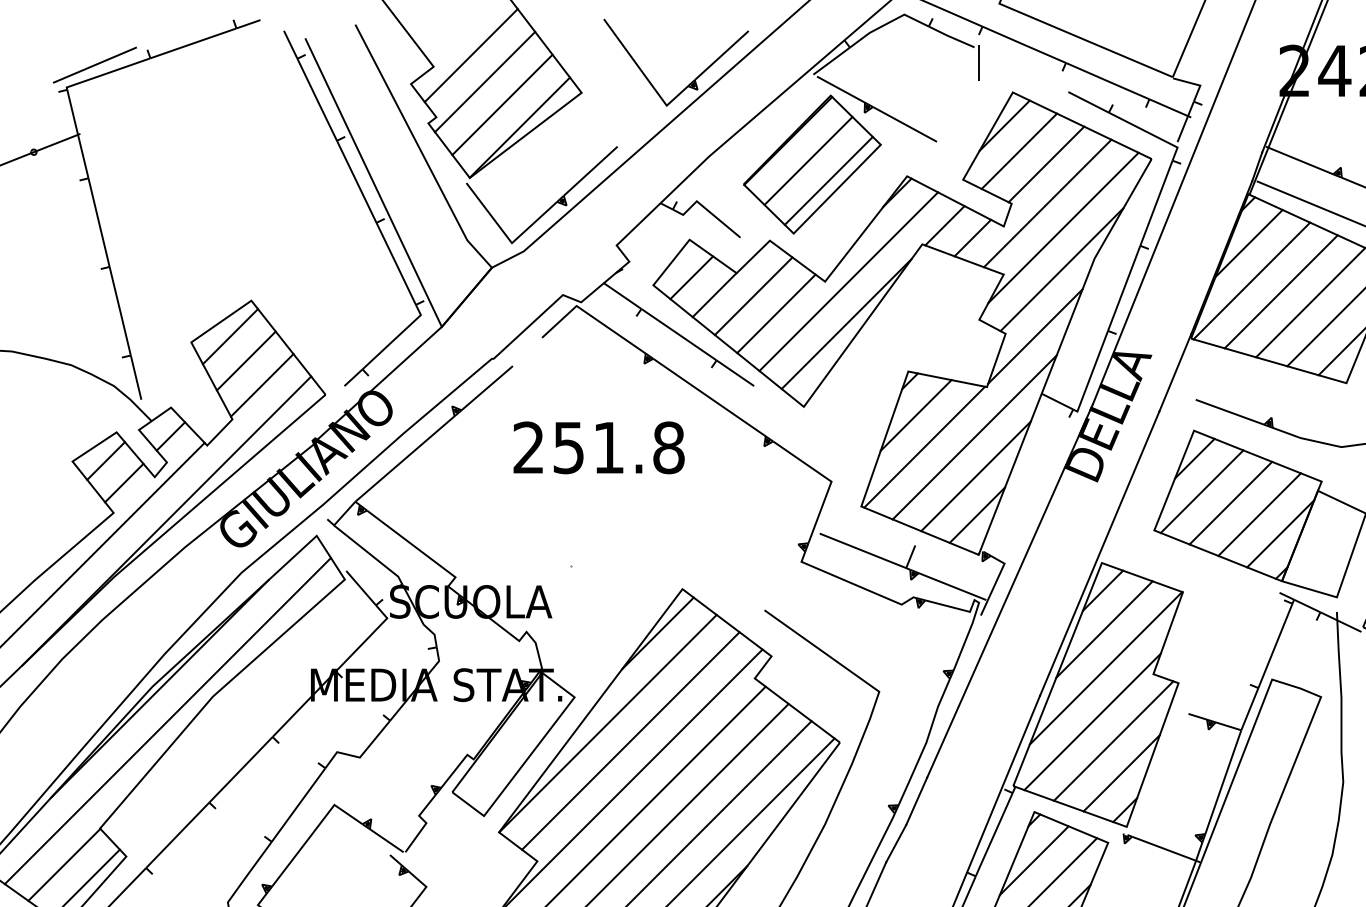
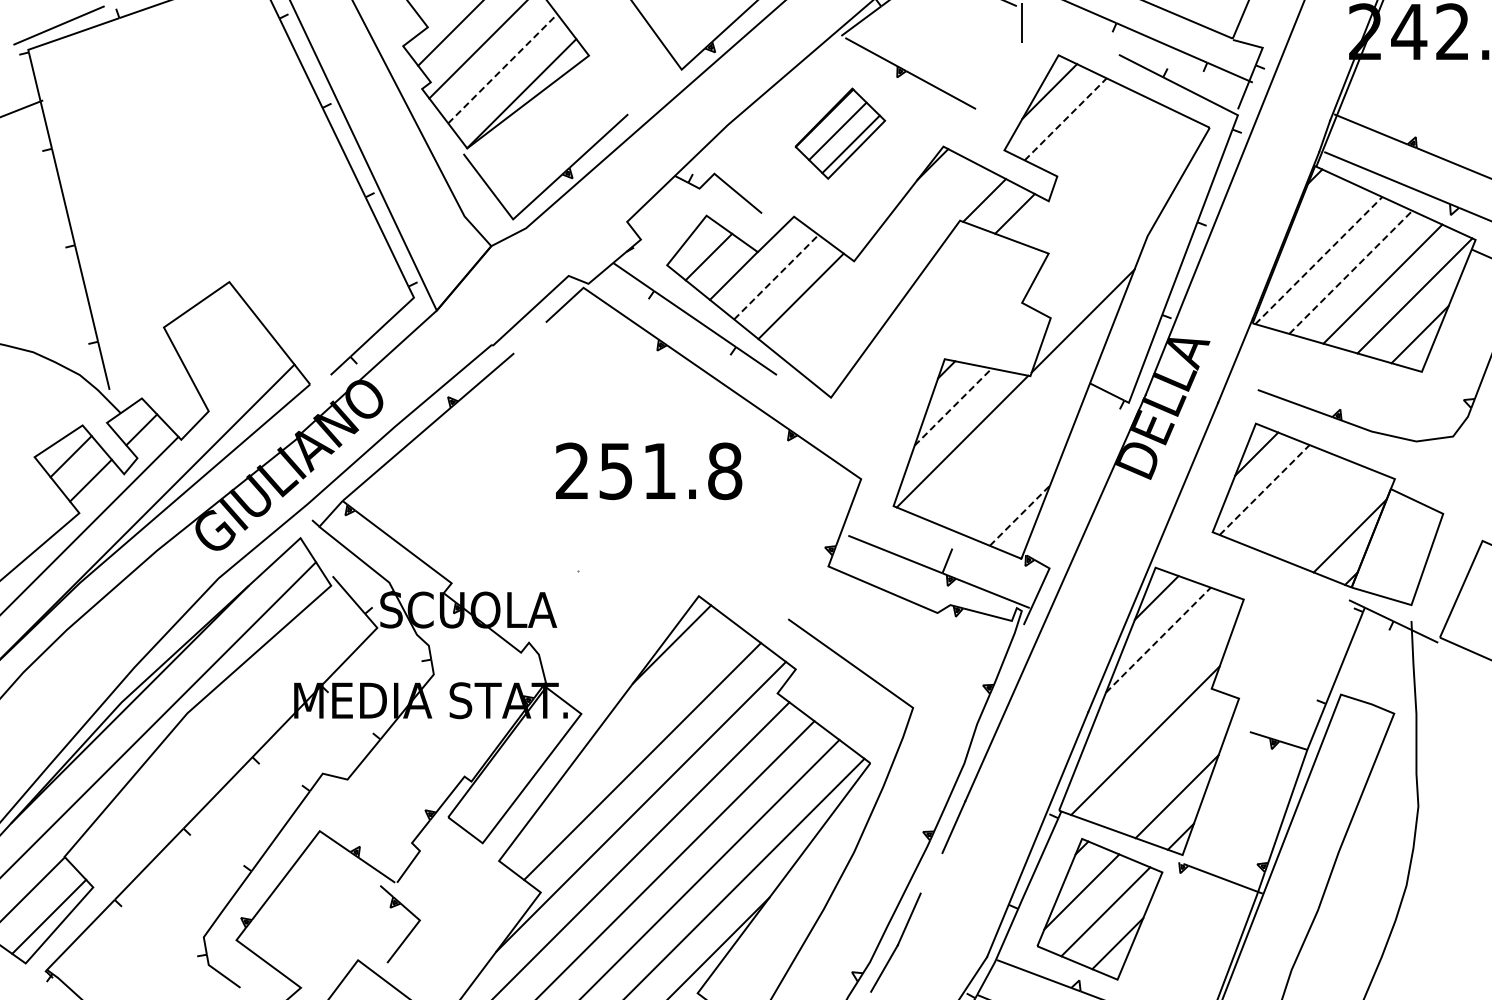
line: (503, 104) -> (503, 68), solid -> dashed
line: (1020, 151) -> (1066, 119), solid -> dashed
part: (812, 164) -> (840, 133), size x0.6
line: (1046, 164) -> (1095, 133), removed
line: (1047, 202) -> (1096, 175), removed
line: (1063, 227) -> (1113, 202), removed
line: (1248, 243) -> (1315, 219), removed
line: (1062, 269) -> (1112, 248), removed
line: (1251, 280) -> (1318, 260), solid -> dashed
line: (848, 281) -> (879, 261), removed
line: (1281, 291) -> (1351, 272), solid -> dashed
line: (753, 296) -> (776, 277), solid -> dashed
line: (846, 324) -> (877, 307), removed
line: (230, 336) -> (206, 321), removed
line: (245, 360) -> (223, 347), removed
line: (262, 385) -> (241, 374), removed
line: (916, 415) -> (953, 407), solid -> dashed
line: (974, 437) -> (1016, 430), removed
text: (599, 448) -> (649, 471), moved
line: (976, 476) -> (1018, 473), removed
line: (1201, 492) -> (1264, 490), solid -> dashed
line: (1230, 503) -> (1295, 502), removed
line: (1259, 514) -> (1327, 514), removed
line: (976, 515) -> (1019, 515), solid -> dashed
line: (1104, 628) -> (1158, 639), solid -> dashed
line: (1106, 668) -> (1160, 682), removed
line: (607, 723) -> (617, 742), removed
line: (1113, 740) -> (1168, 761), removed
line: (896, 842) -> (931, 872), removed

